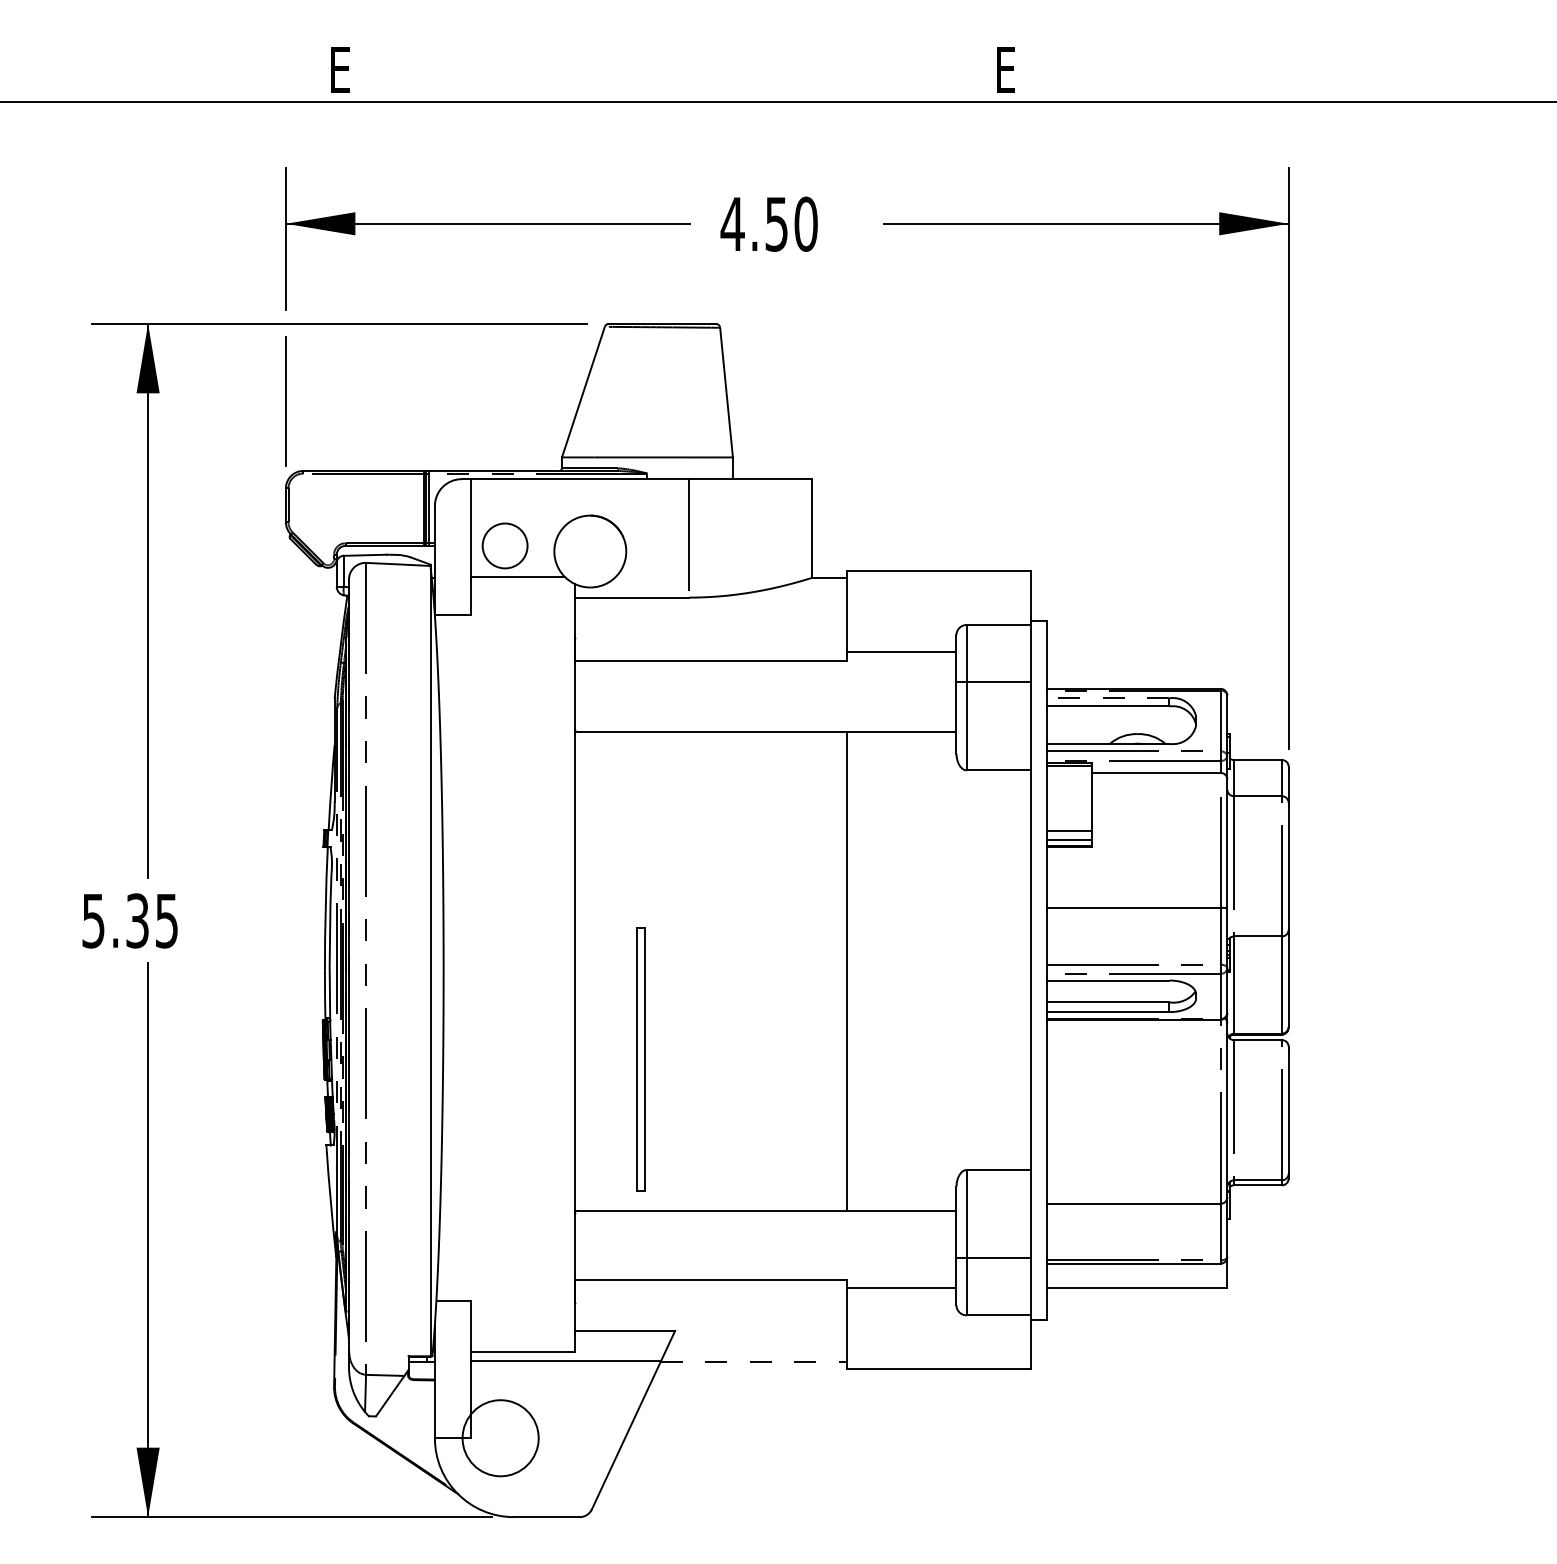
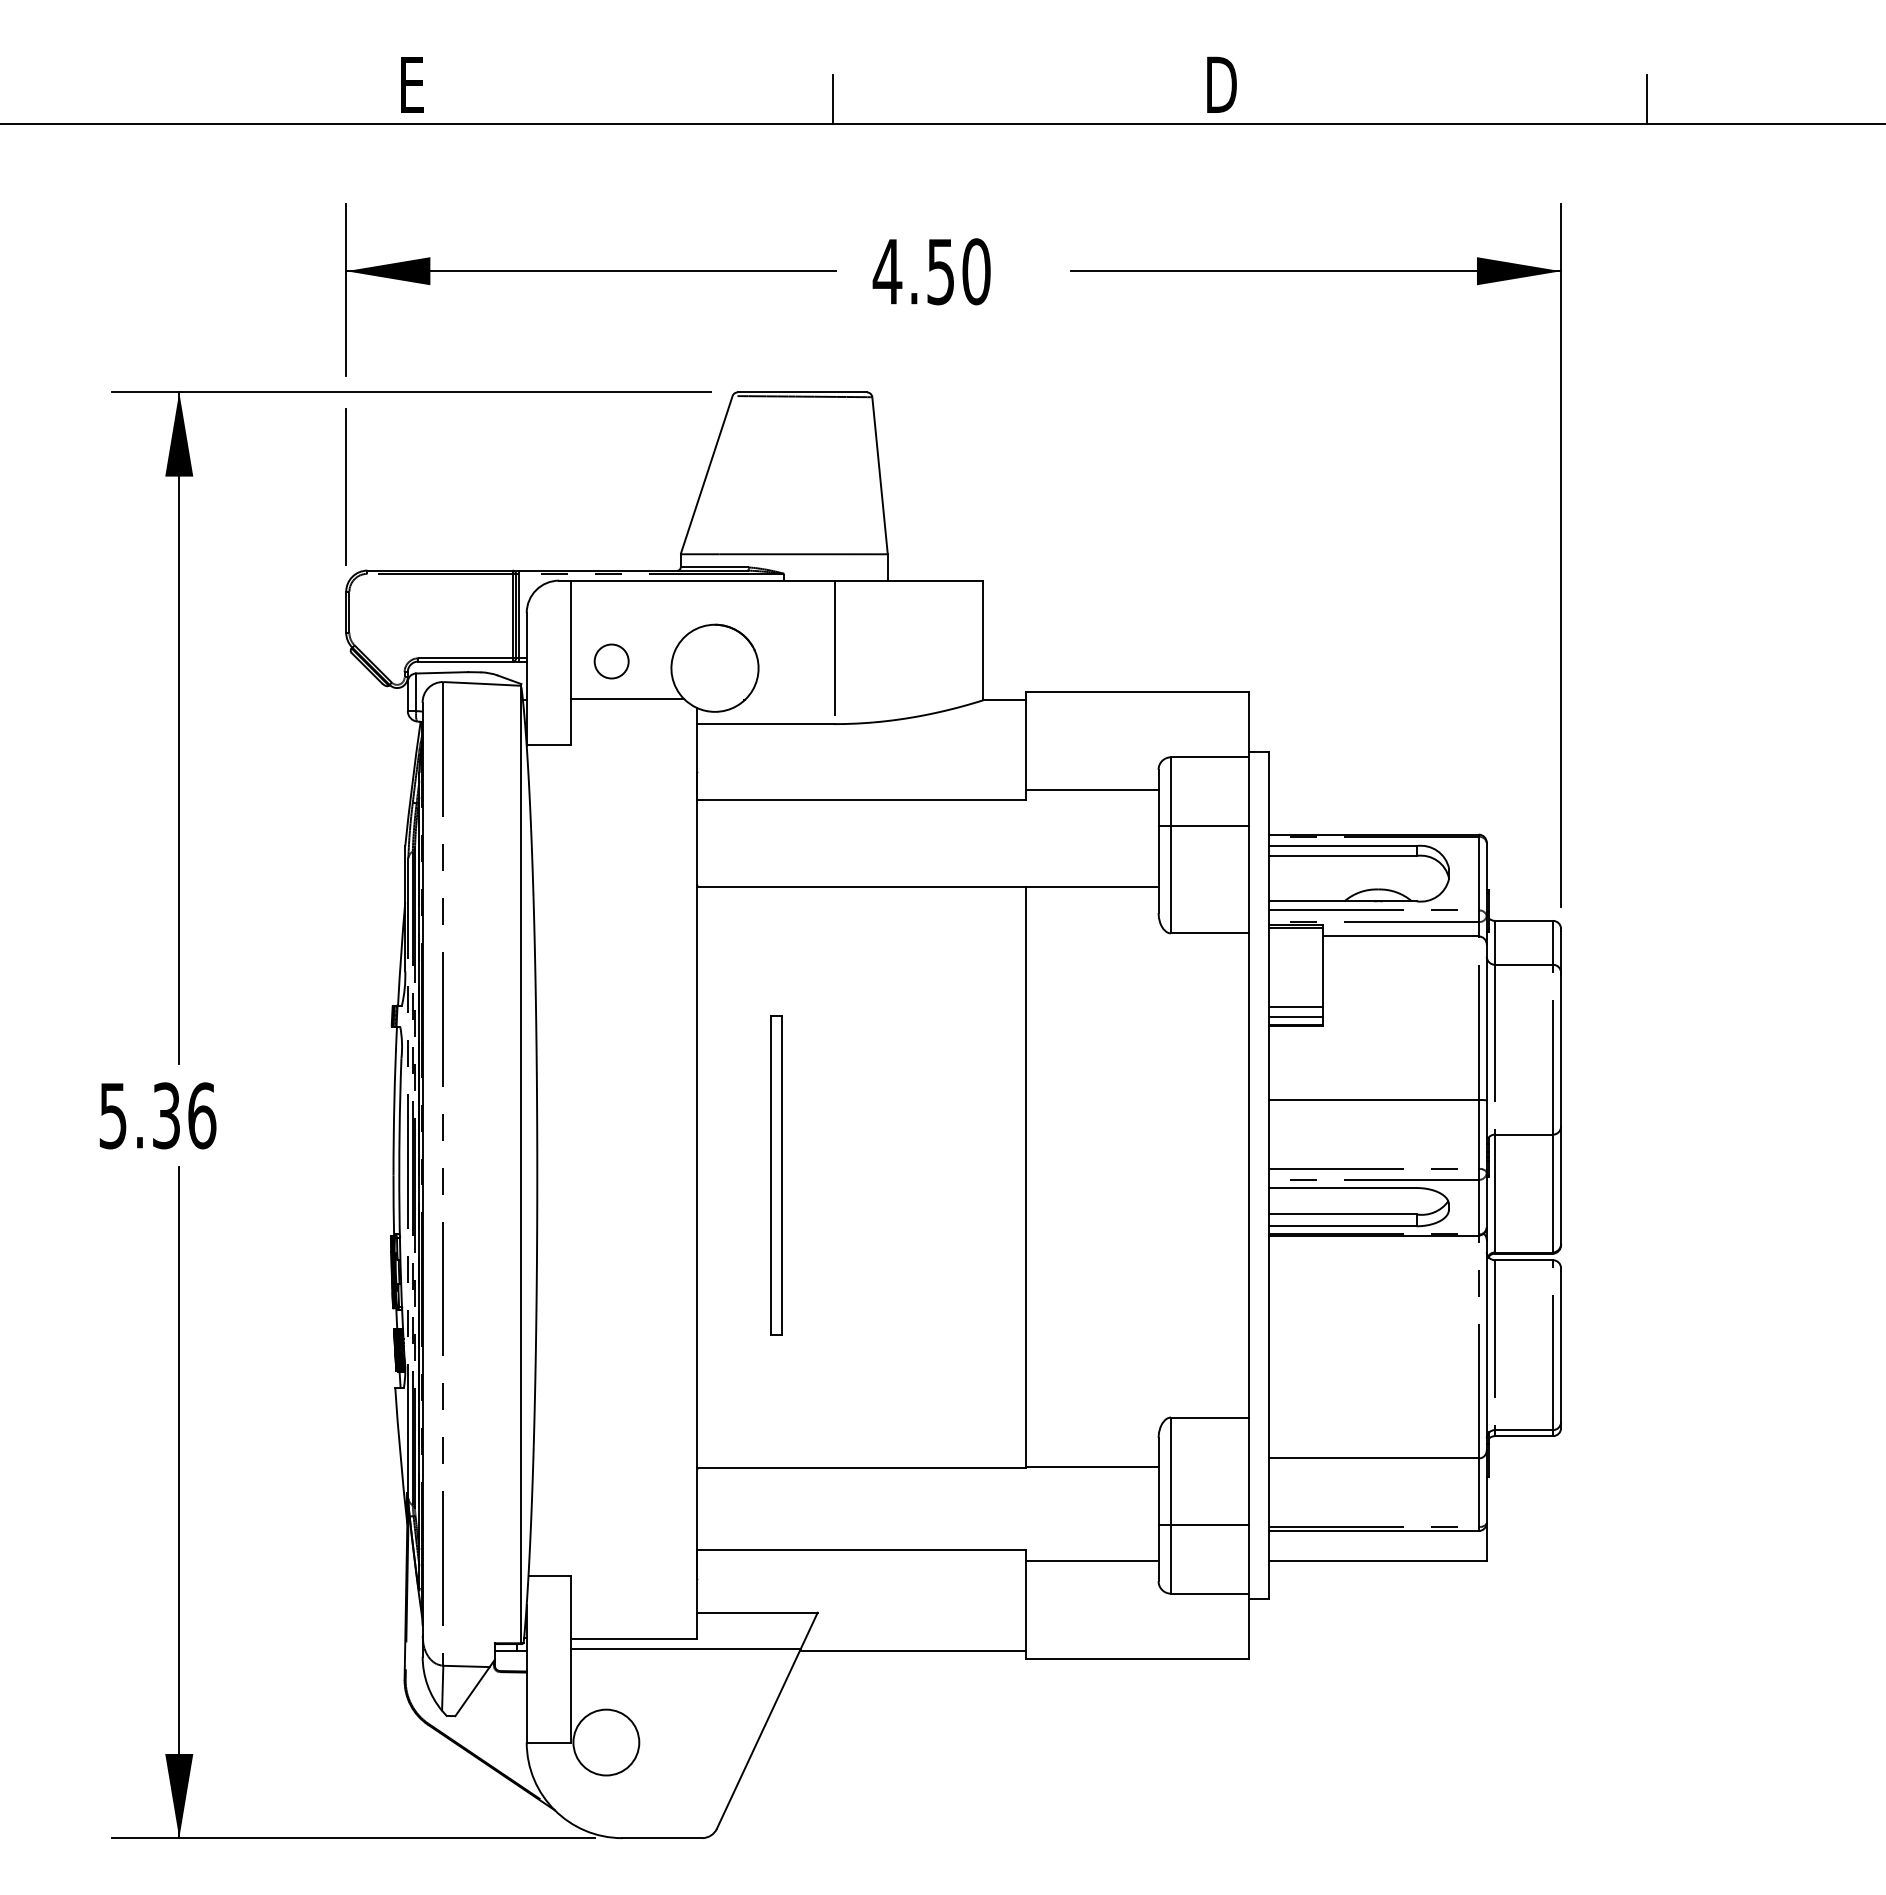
text: (1008, 69) -> (1221, 84), E -> D
line: (687, 82) -> (832, 99), added
line: (1359, 82) -> (1647, 99), added
circle: (504, 545) -> (611, 661), size x0.62
line: (1108, 698) -> (1342, 846), dashed -> solid
text: (167, 920) -> (202, 1115), 5.35 -> 5.36
part: (641, 1059) -> (776, 1175), moved
line: (753, 1362) -> (912, 1650), dashed -> solid
circle: (500, 1438) -> (606, 1742), size x0.71

